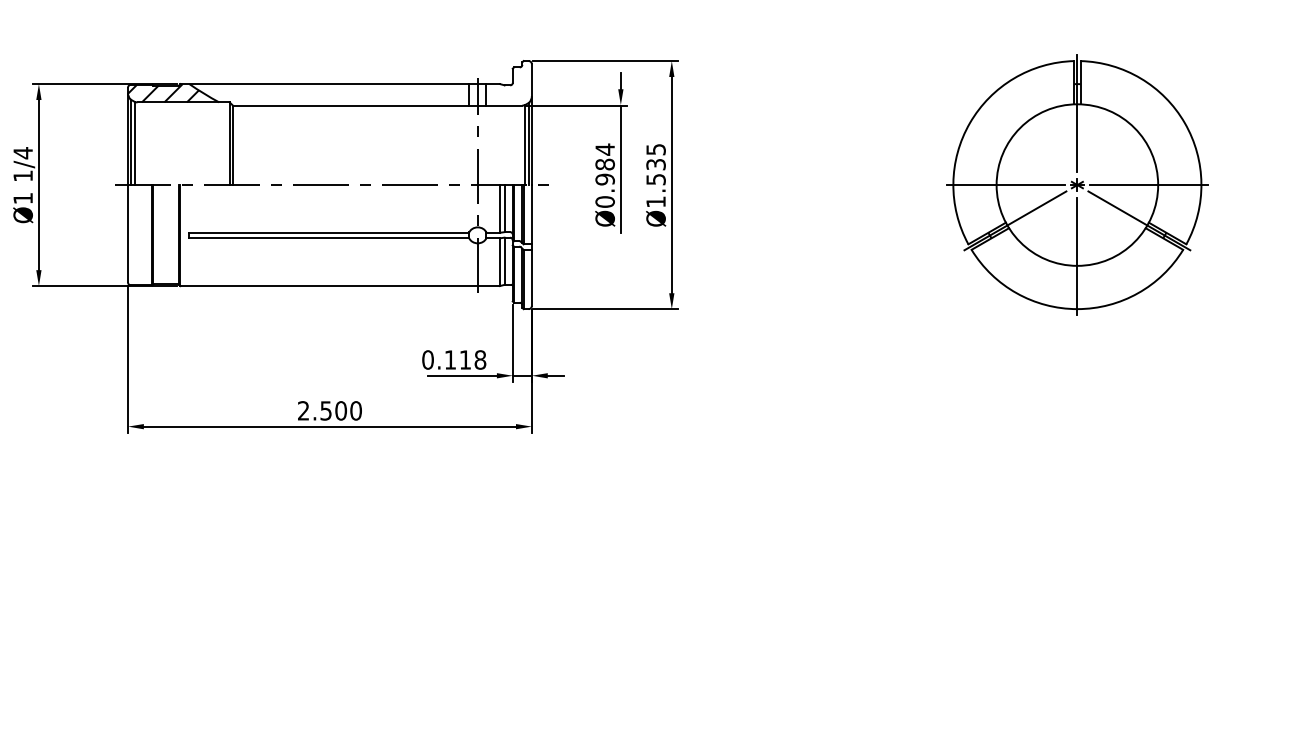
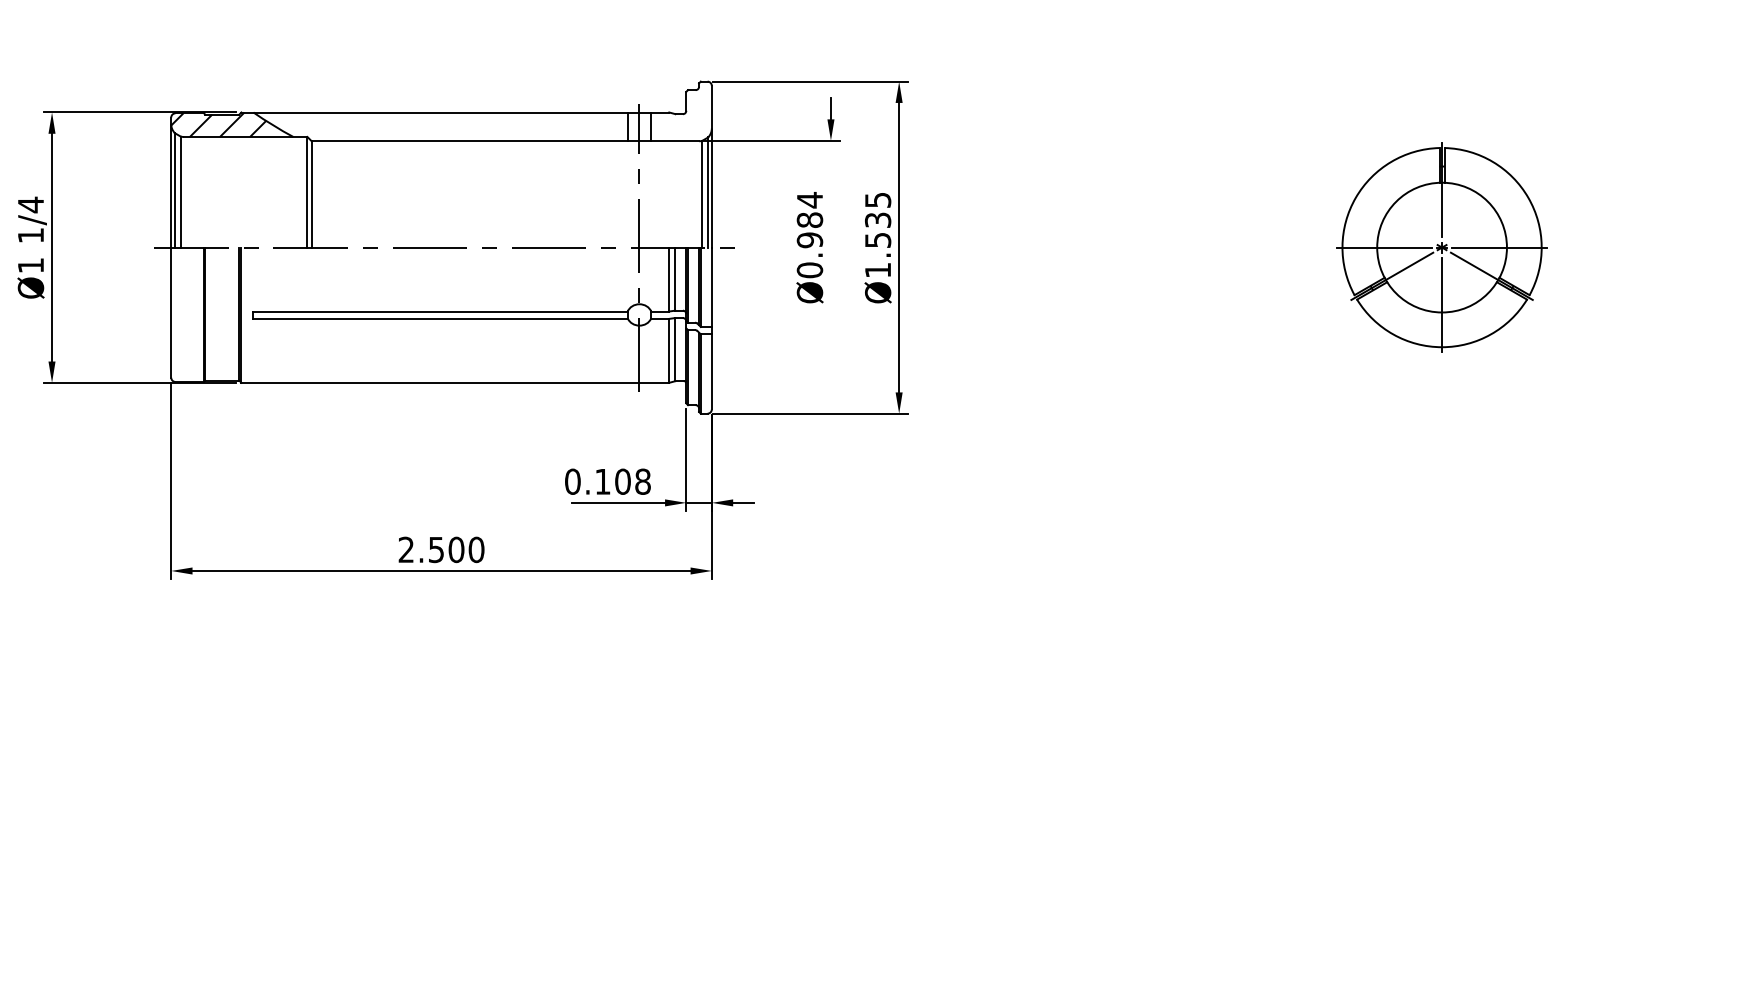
line: (620, 168) -> (830, 225), removed
part: (1077, 184) -> (1442, 246), size x0.6
text: (465, 359) -> (623, 481), 0.118 -> 0.108

